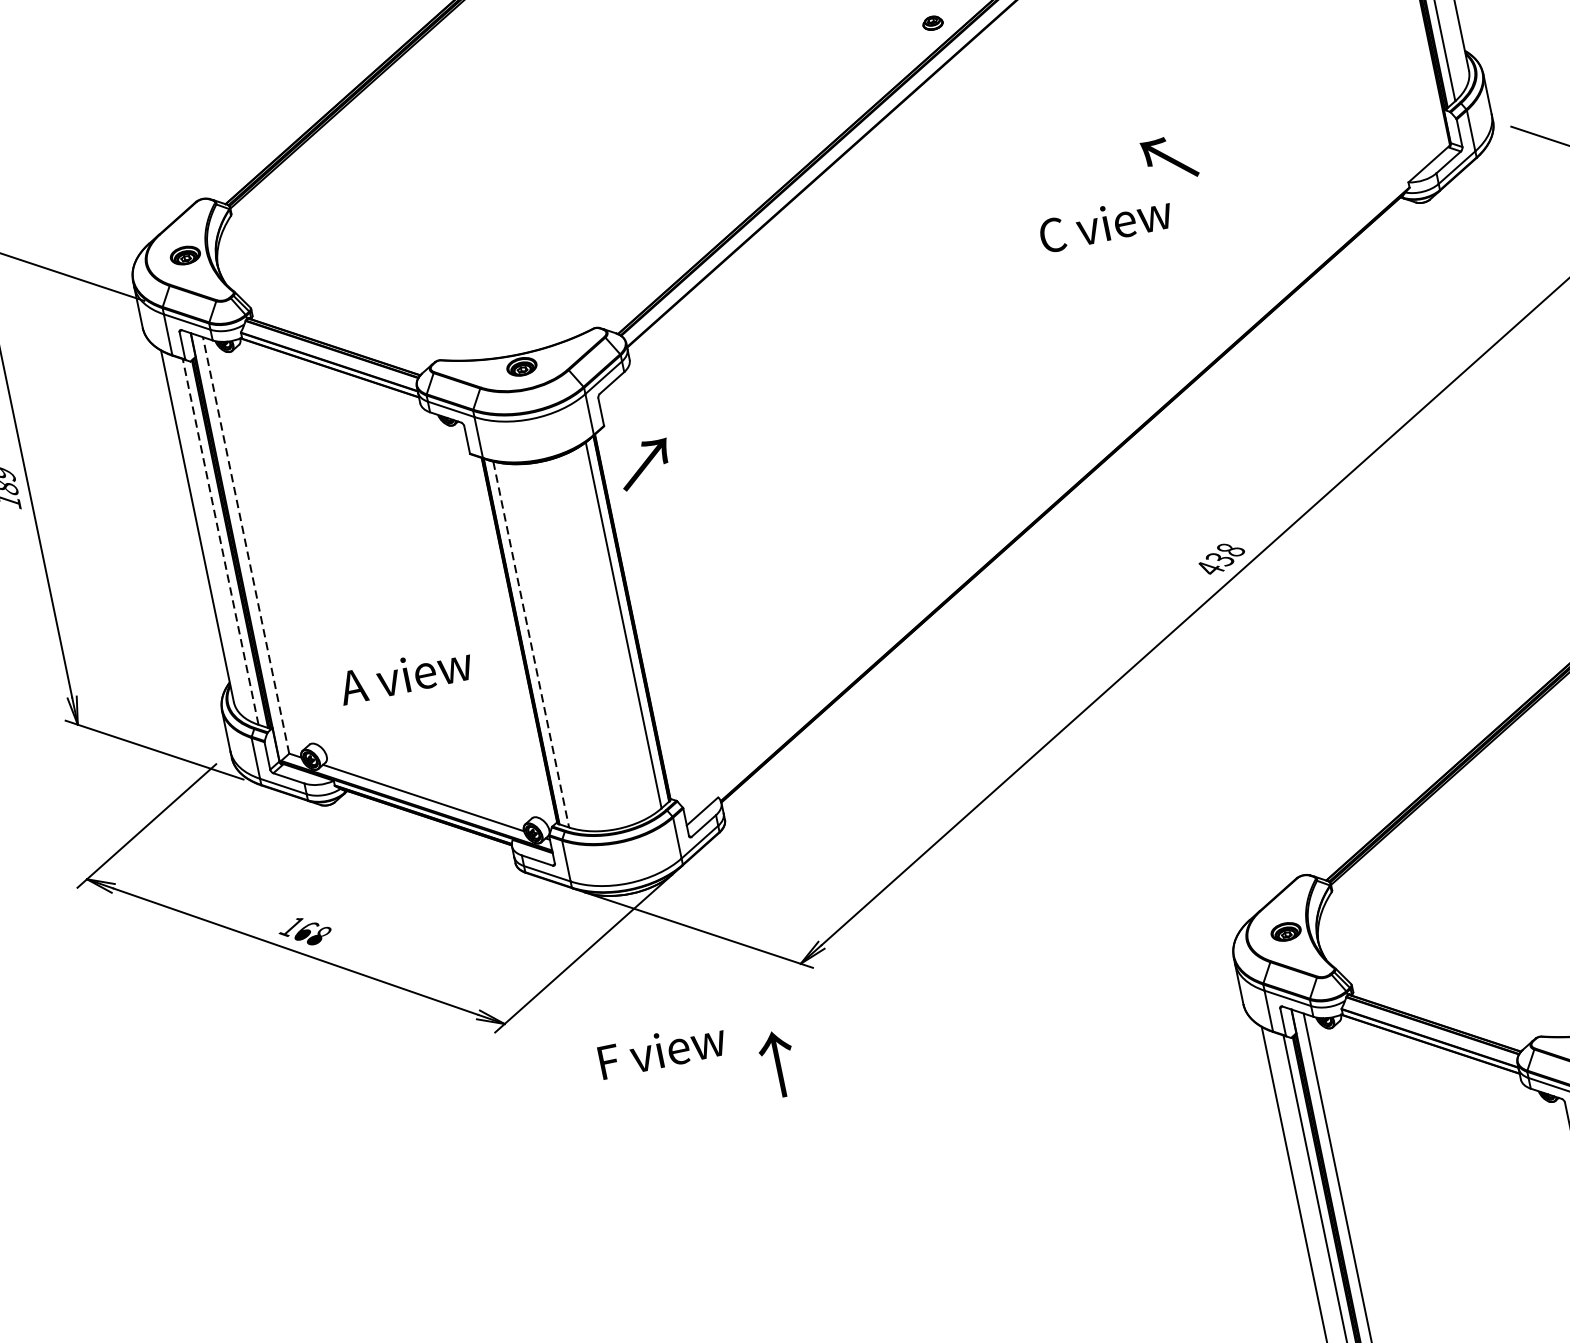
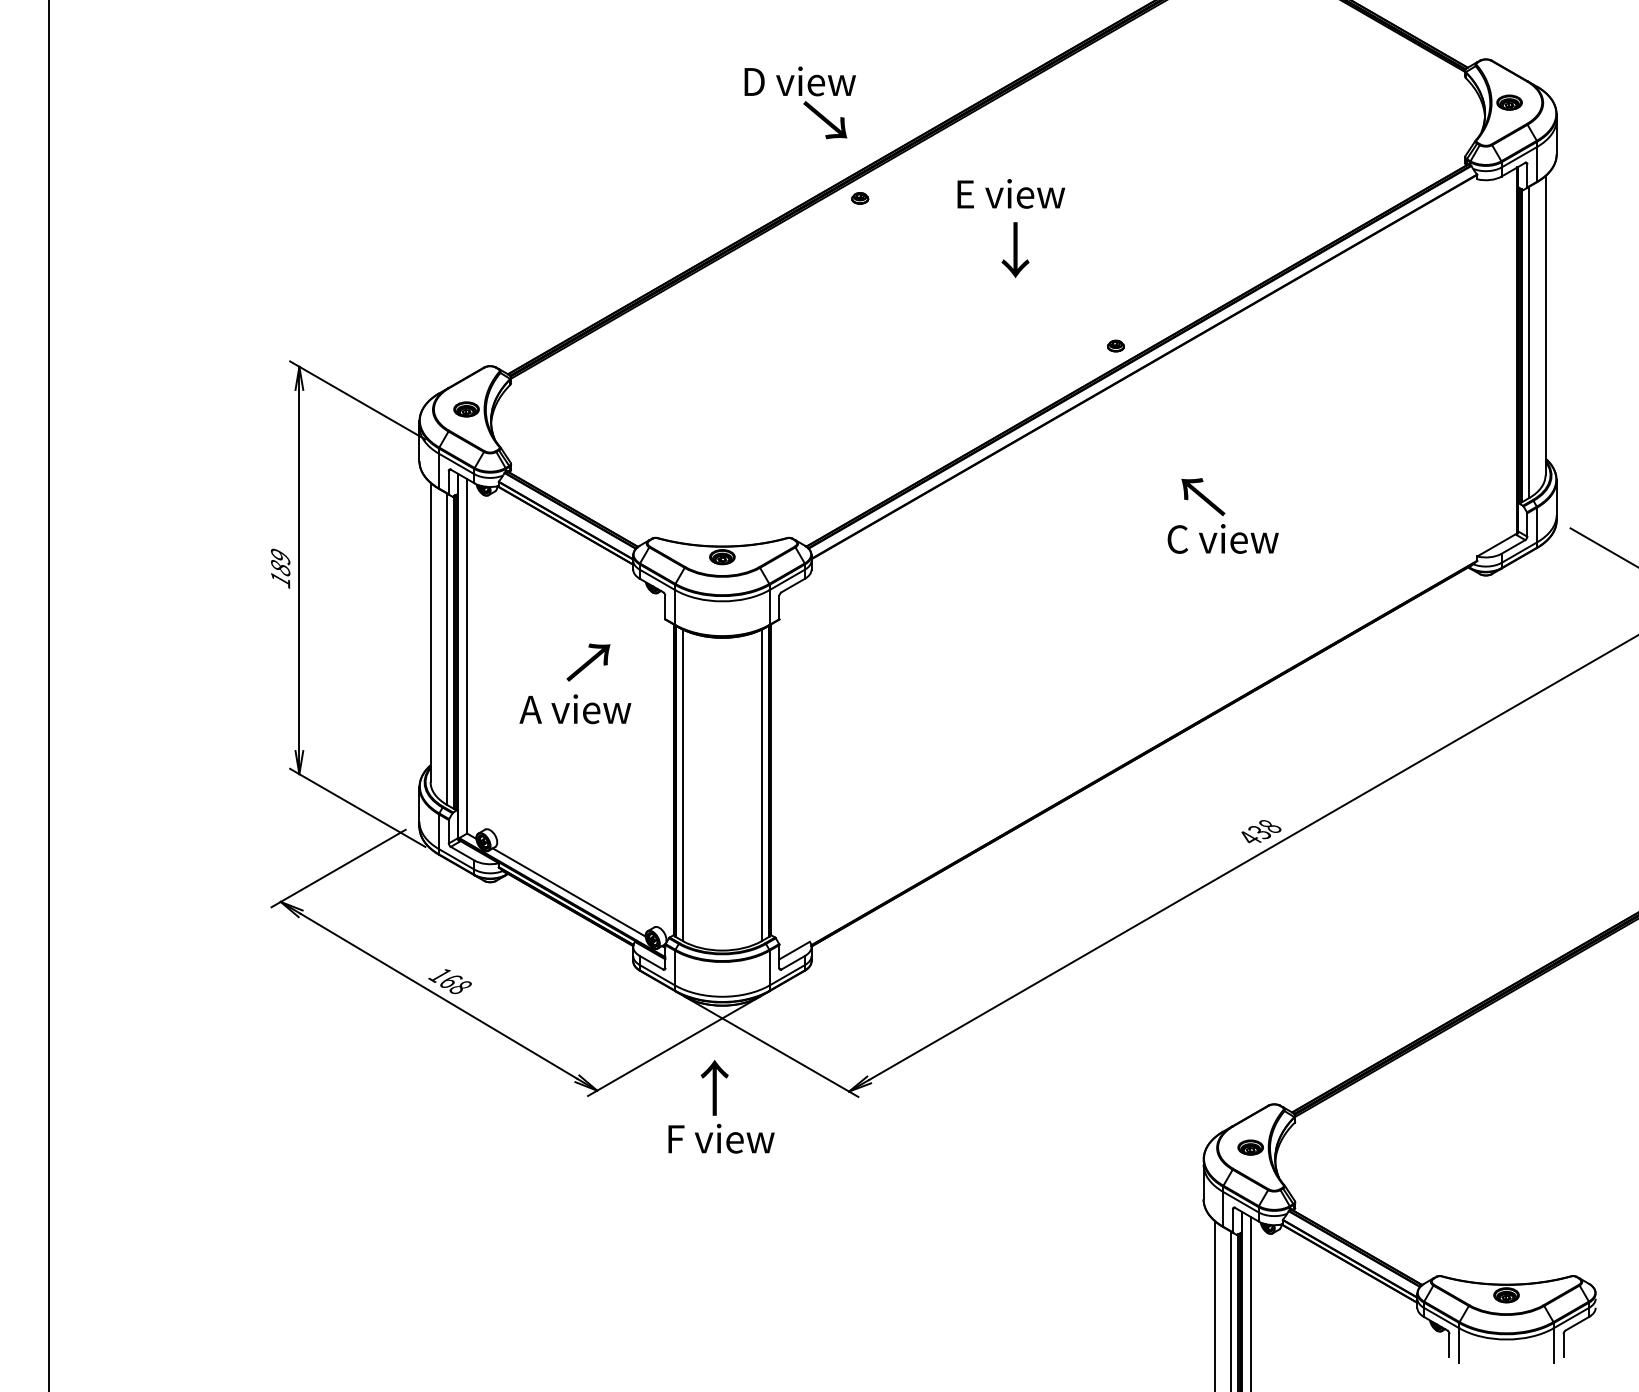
text: (1170, 159) -> (1203, 497), moved
text: (645, 464) -> (588, 662), moved
line: (220, 542) -> (446, 649), dashed -> solid
line: (246, 544) -> (467, 655), dashed -> solid
line: (531, 644) -> (683, 785), dashed -> solid
text: (405, 675) -> (575, 709), moved
text: (777, 1064) -> (714, 1087), moved

